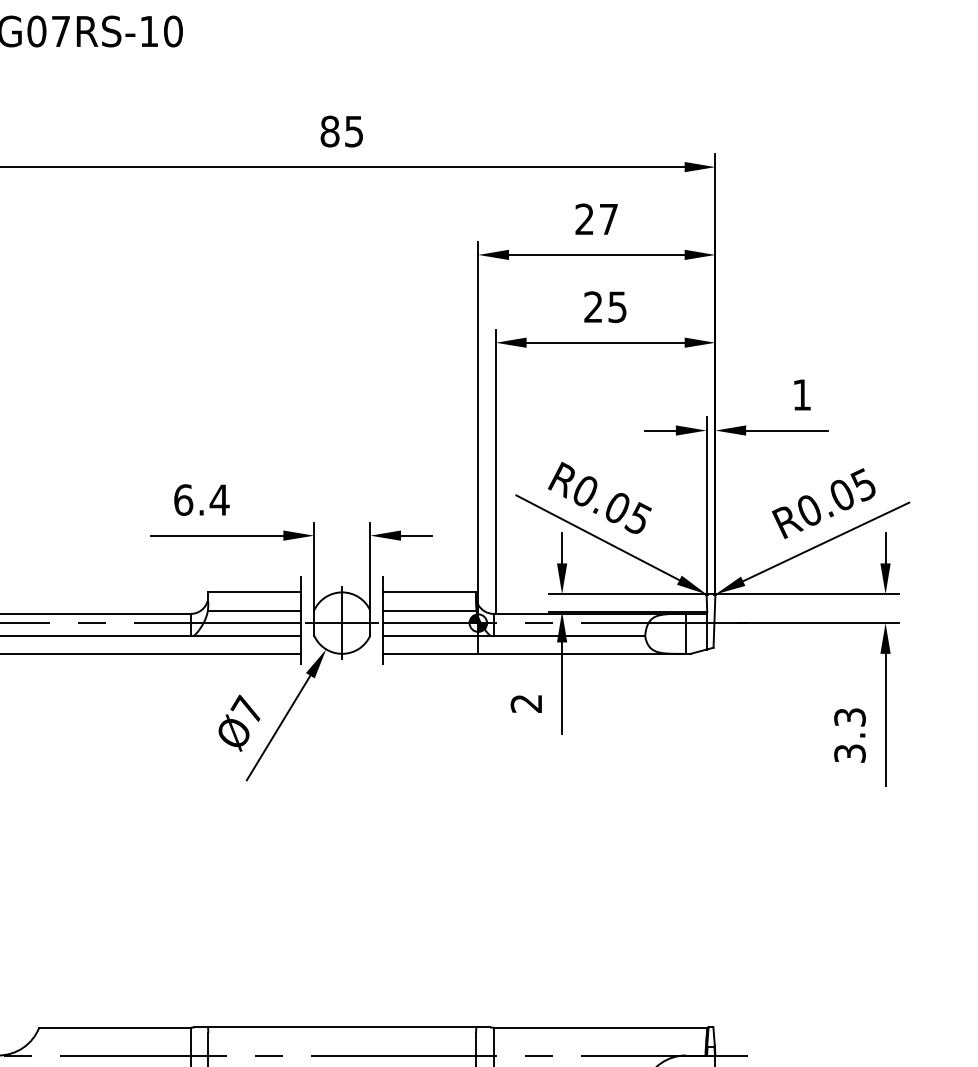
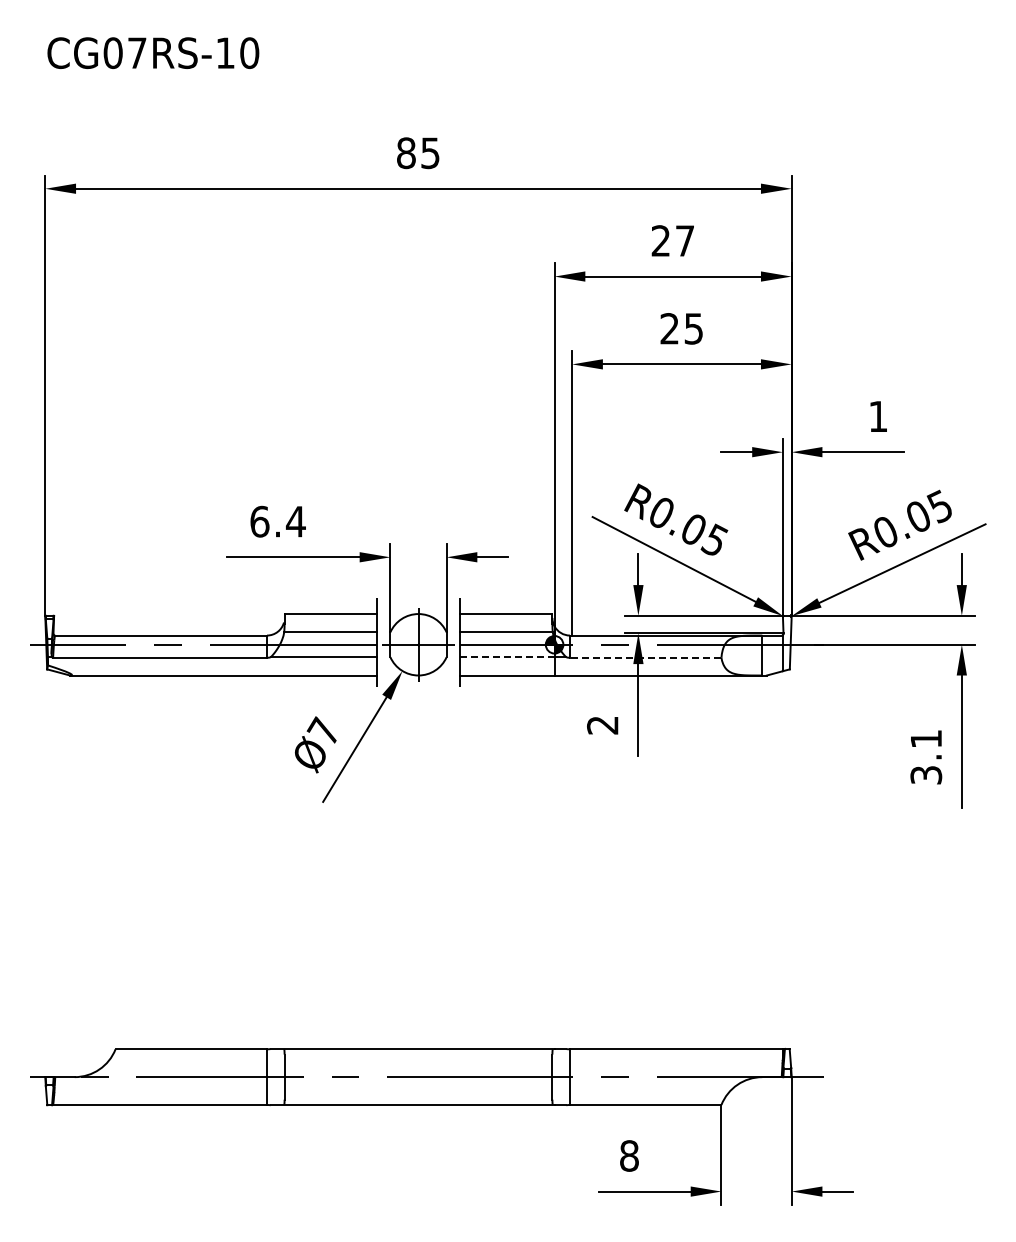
line: (431, 635) -> (507, 657), solid -> dashed
line: (569, 635) -> (645, 657), solid -> dashed
text: (850, 717) -> (926, 739), 3.3 -> 3.1

